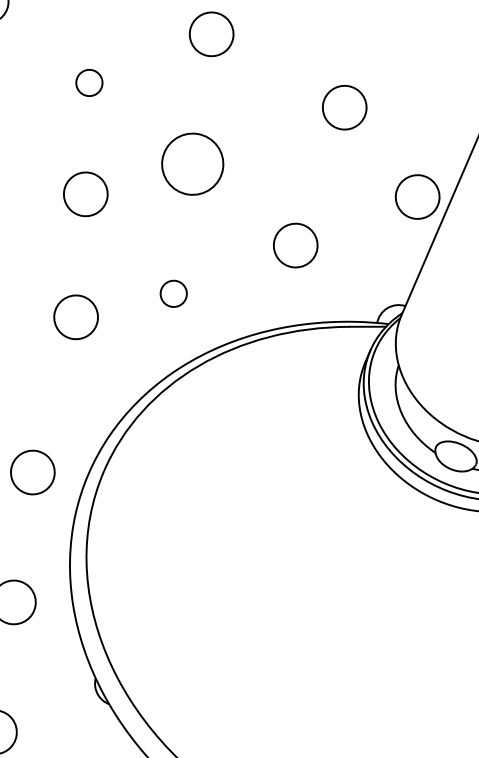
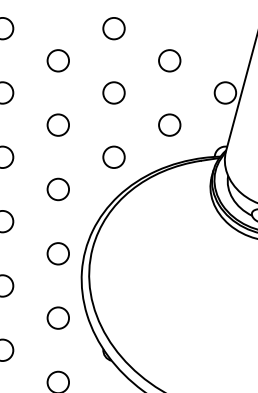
circle: (88, 81) -> (57, 60), size x1.67
circle: (344, 106) -> (169, 60), moved
circle: (191, 163) -> (113, 92), size x0.71
circle: (84, 192) -> (57, 124), moved
circle: (172, 292) -> (113, 156), size x1.67
circle: (74, 317) -> (57, 189), moved

